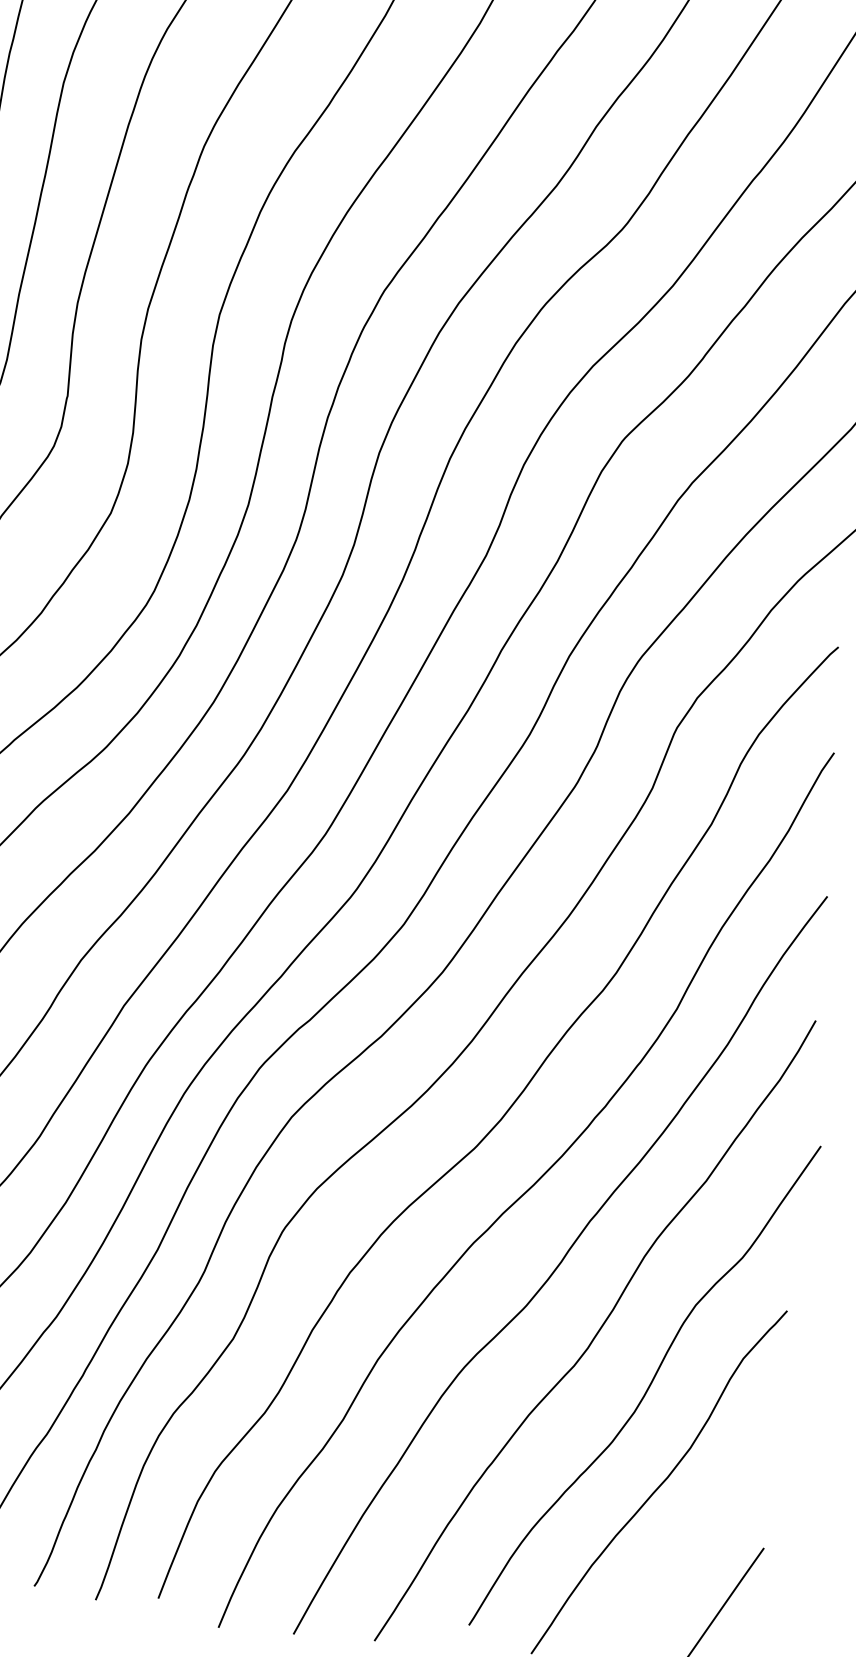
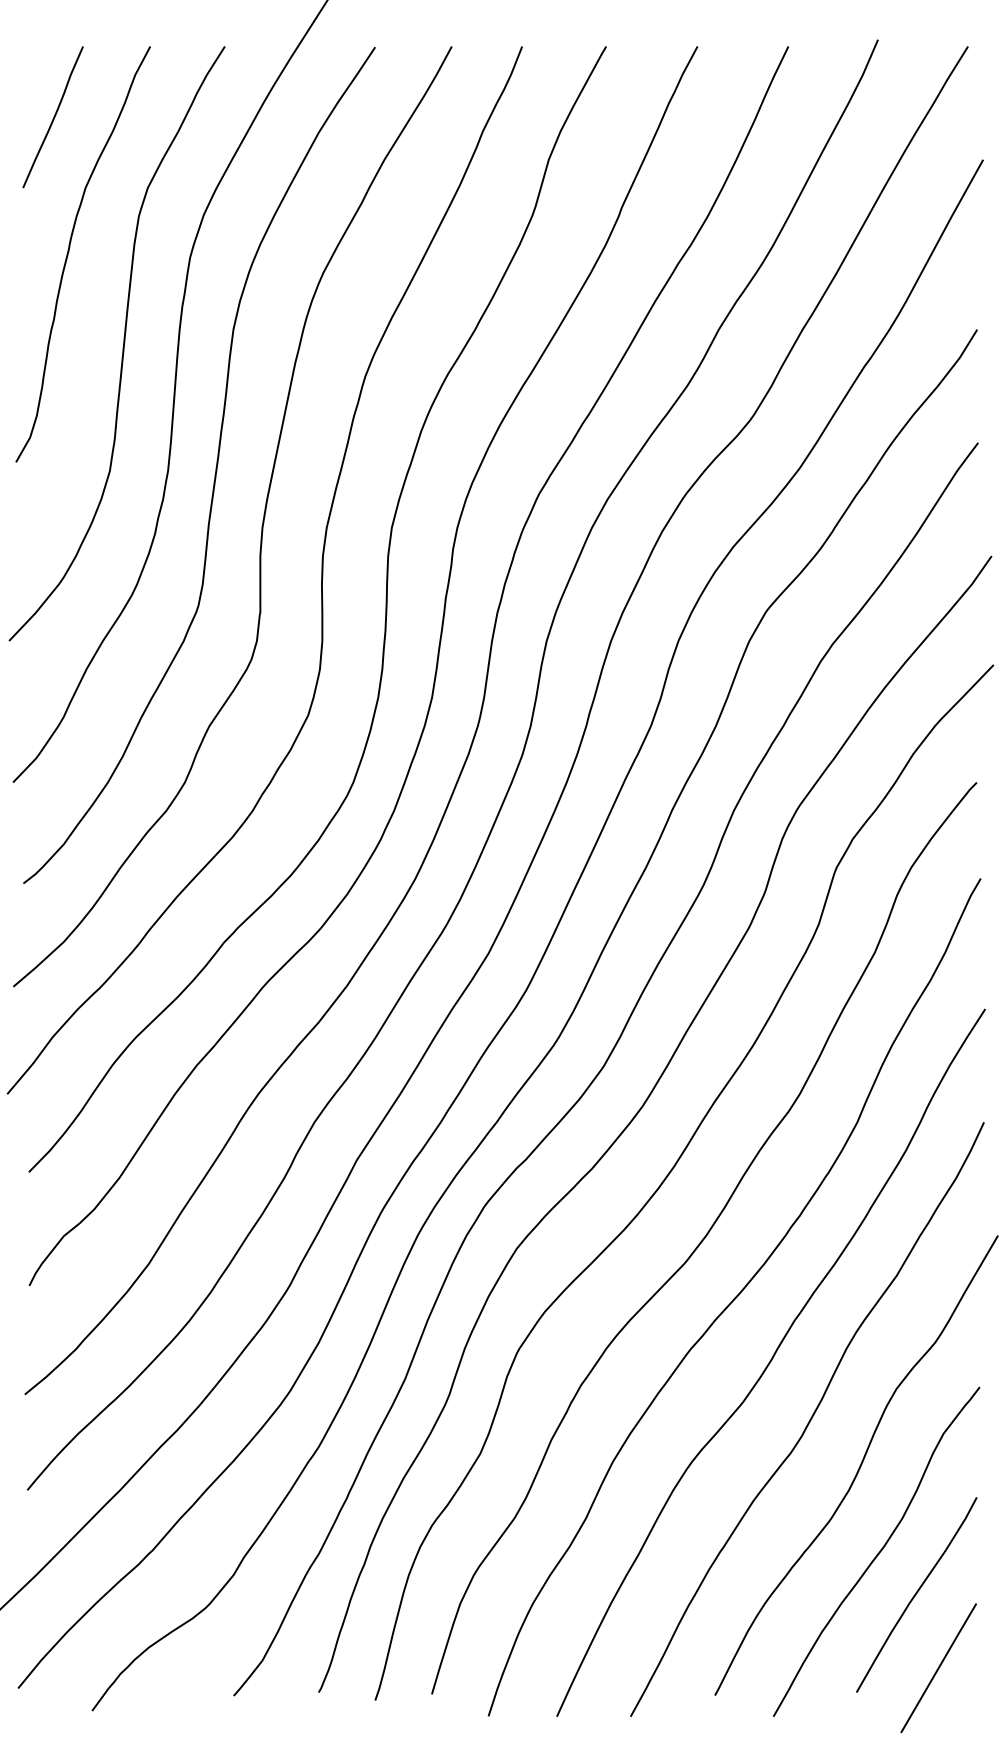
curve: (699, 1532) -> (916, 1594), added

